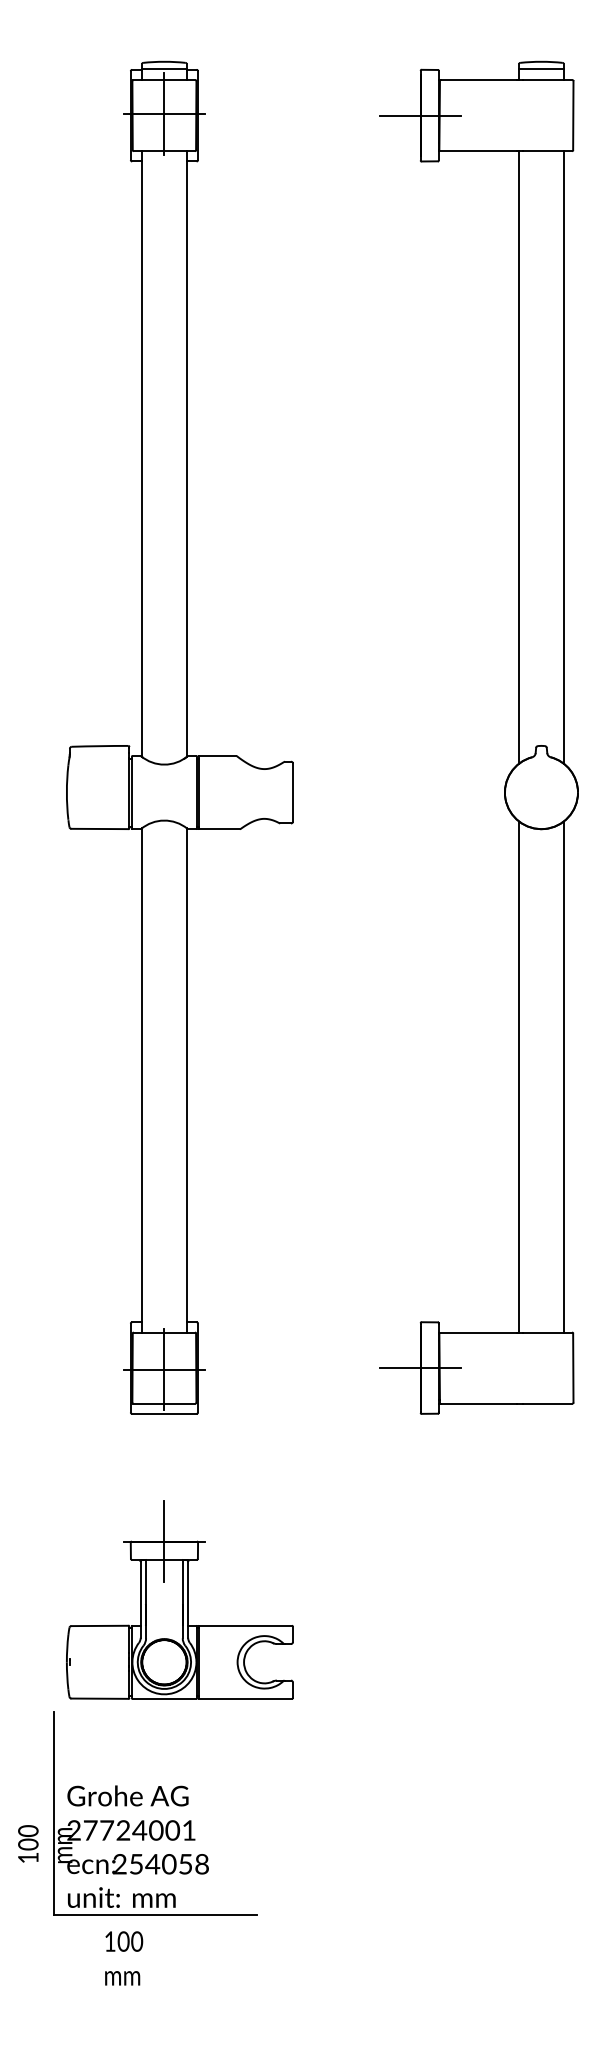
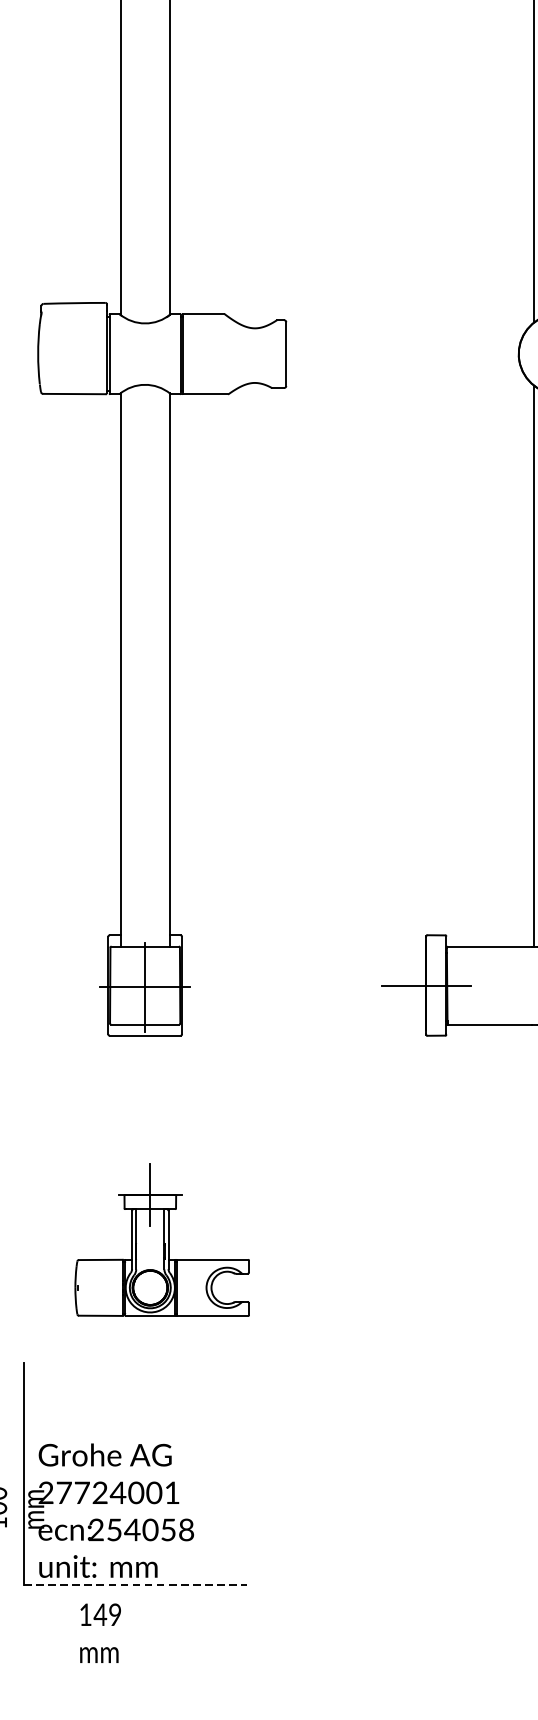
part: (179, 1599) -> (161, 1239), size x0.7
line: (155, 1914) -> (135, 1585), solid -> dashed
text: (130, 1941) -> (107, 1614), 100 -> 149

